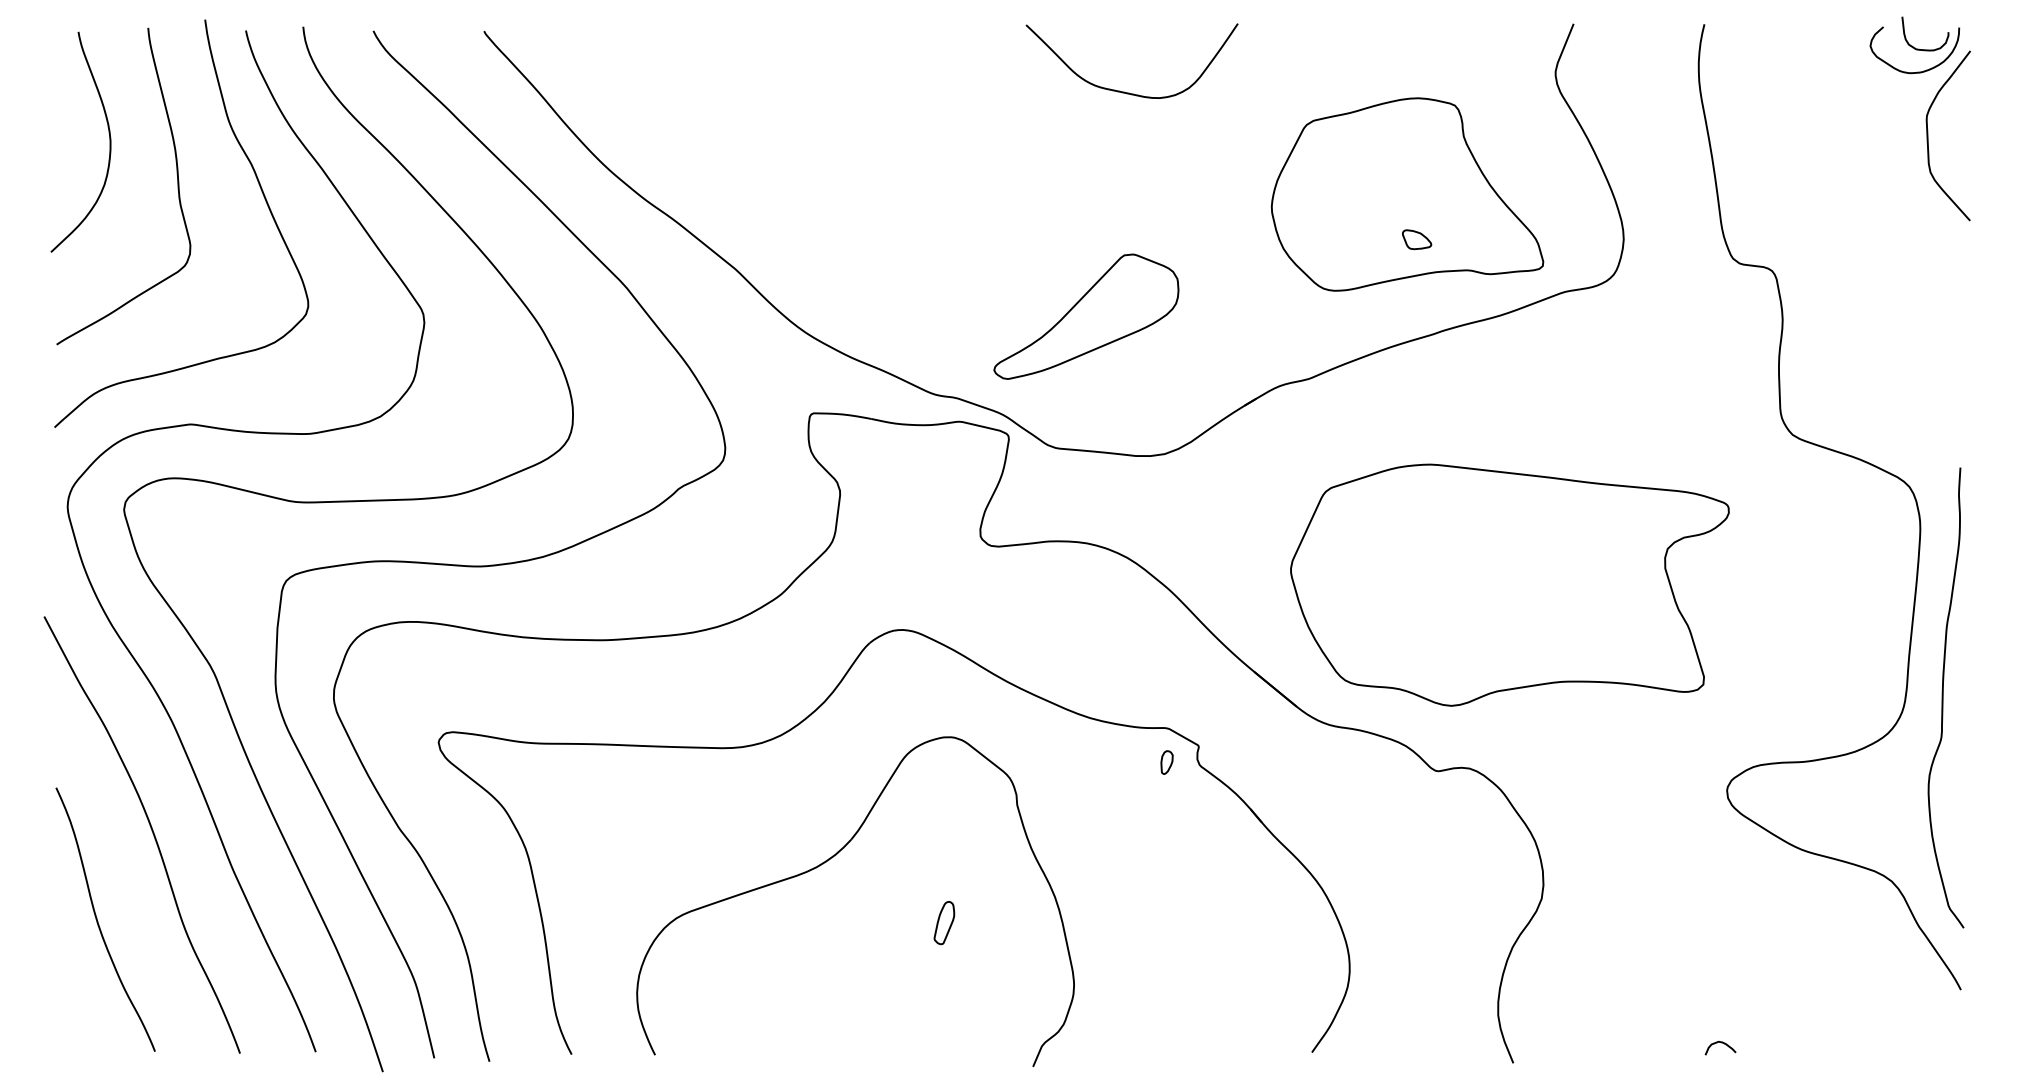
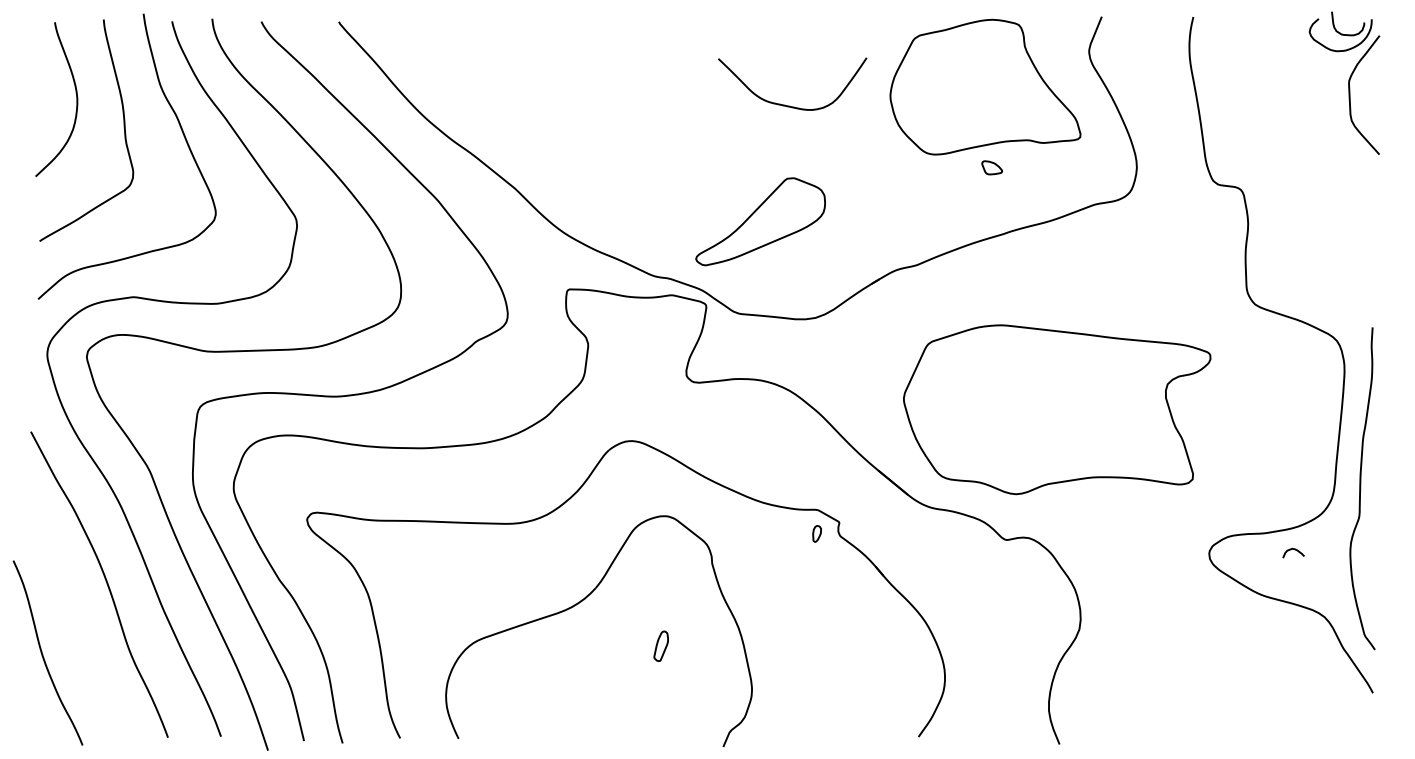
curve: (1124, 91) -> (787, 105), moved
part: (1407, 194) -> (985, 87), moved
curve: (98, 921) -> (43, 654), moved
curve: (1721, 1043) -> (1294, 549), moved

